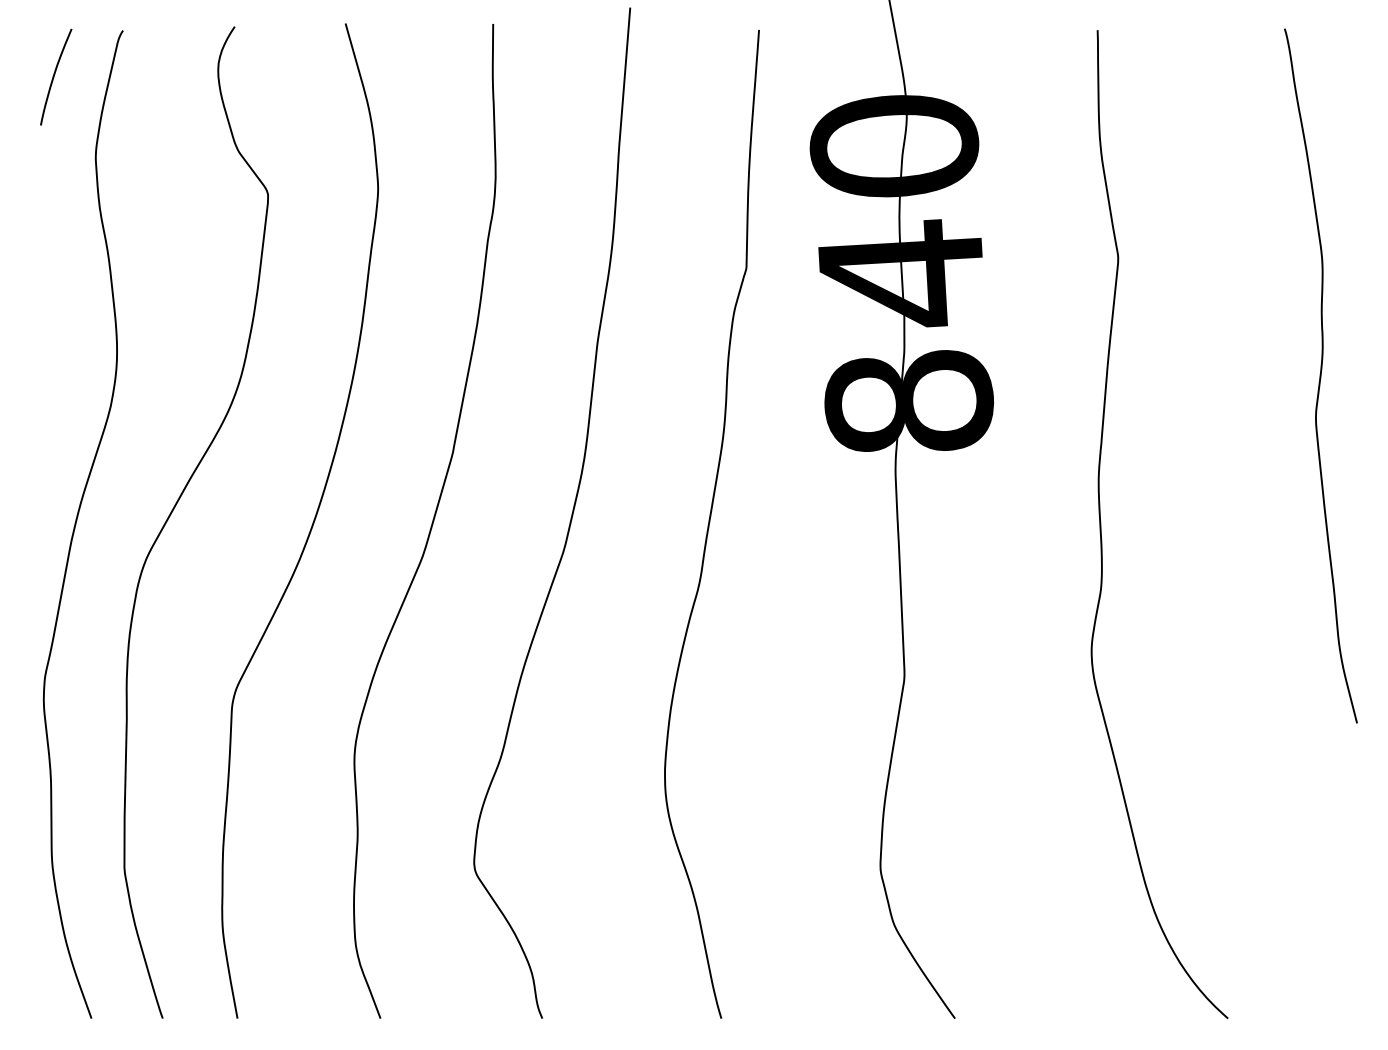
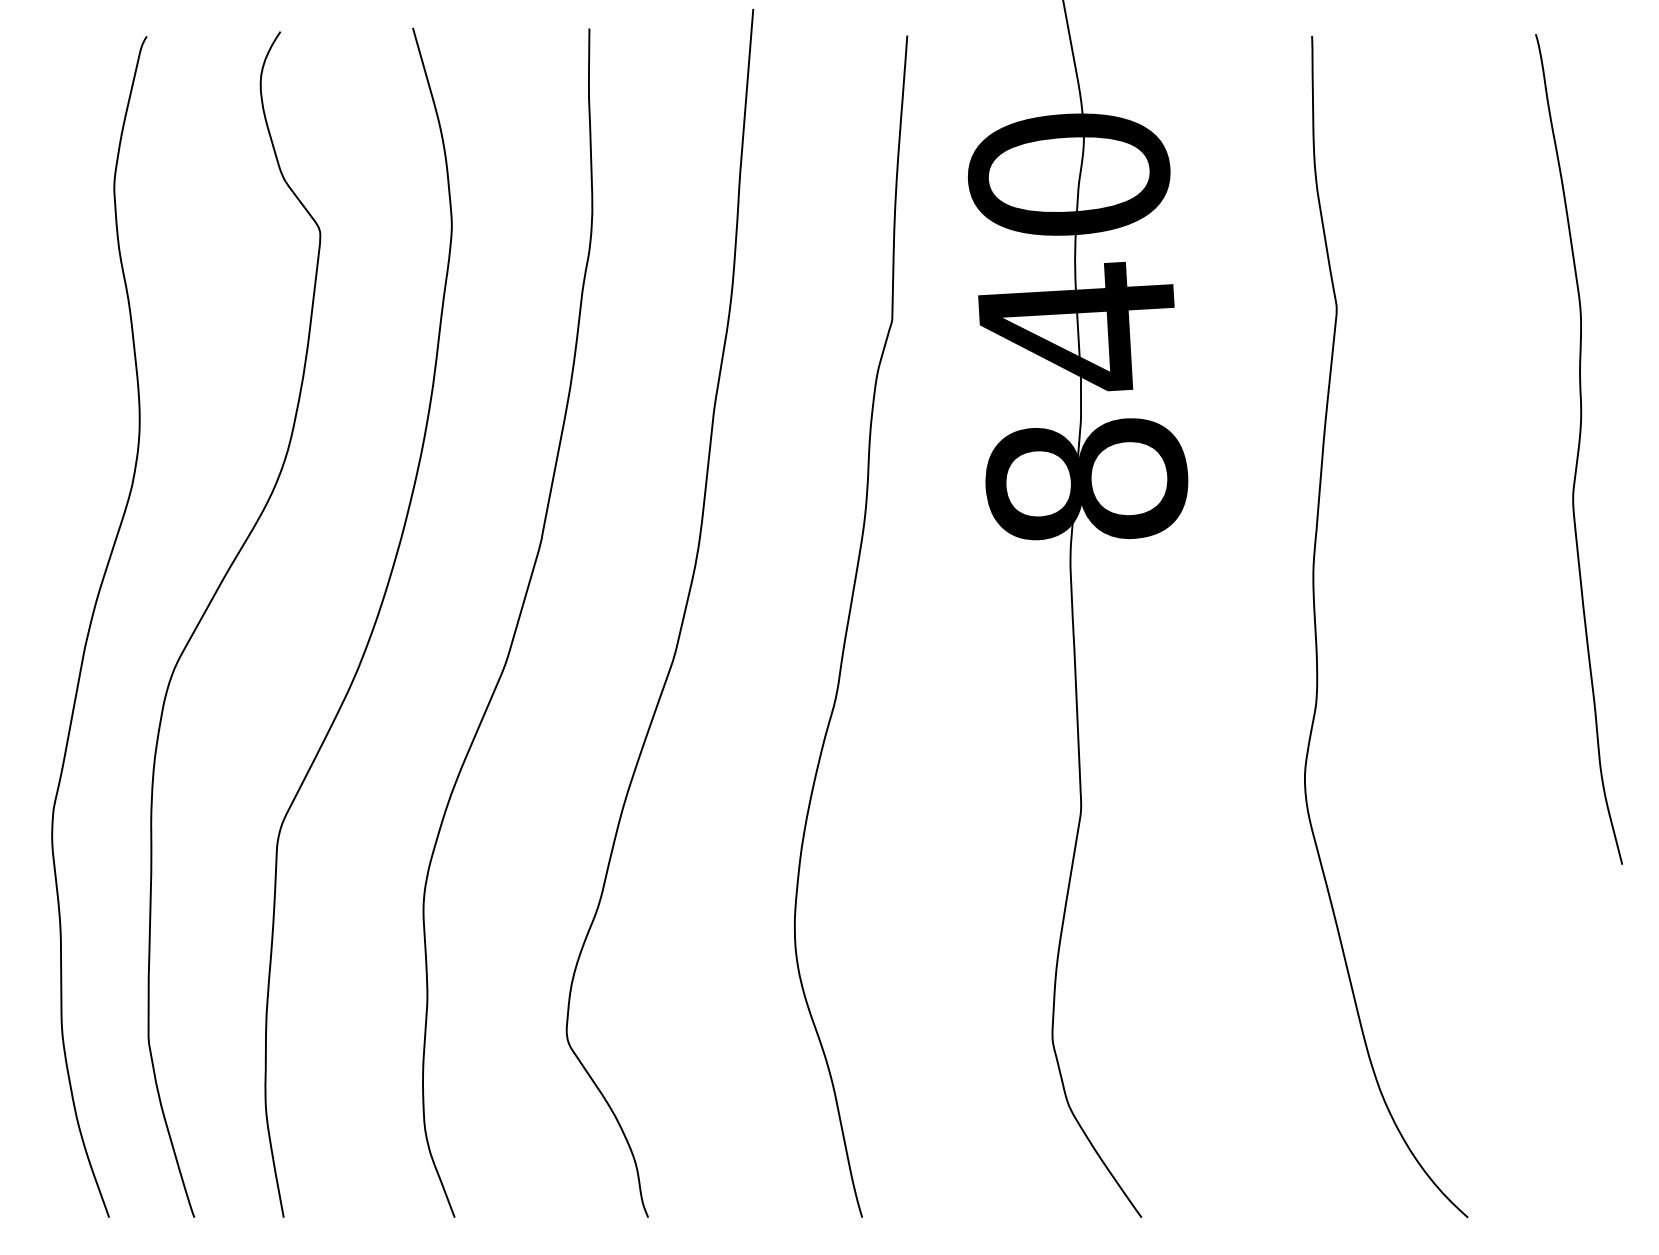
curve: (54, 76) -> (64, 91), removed

